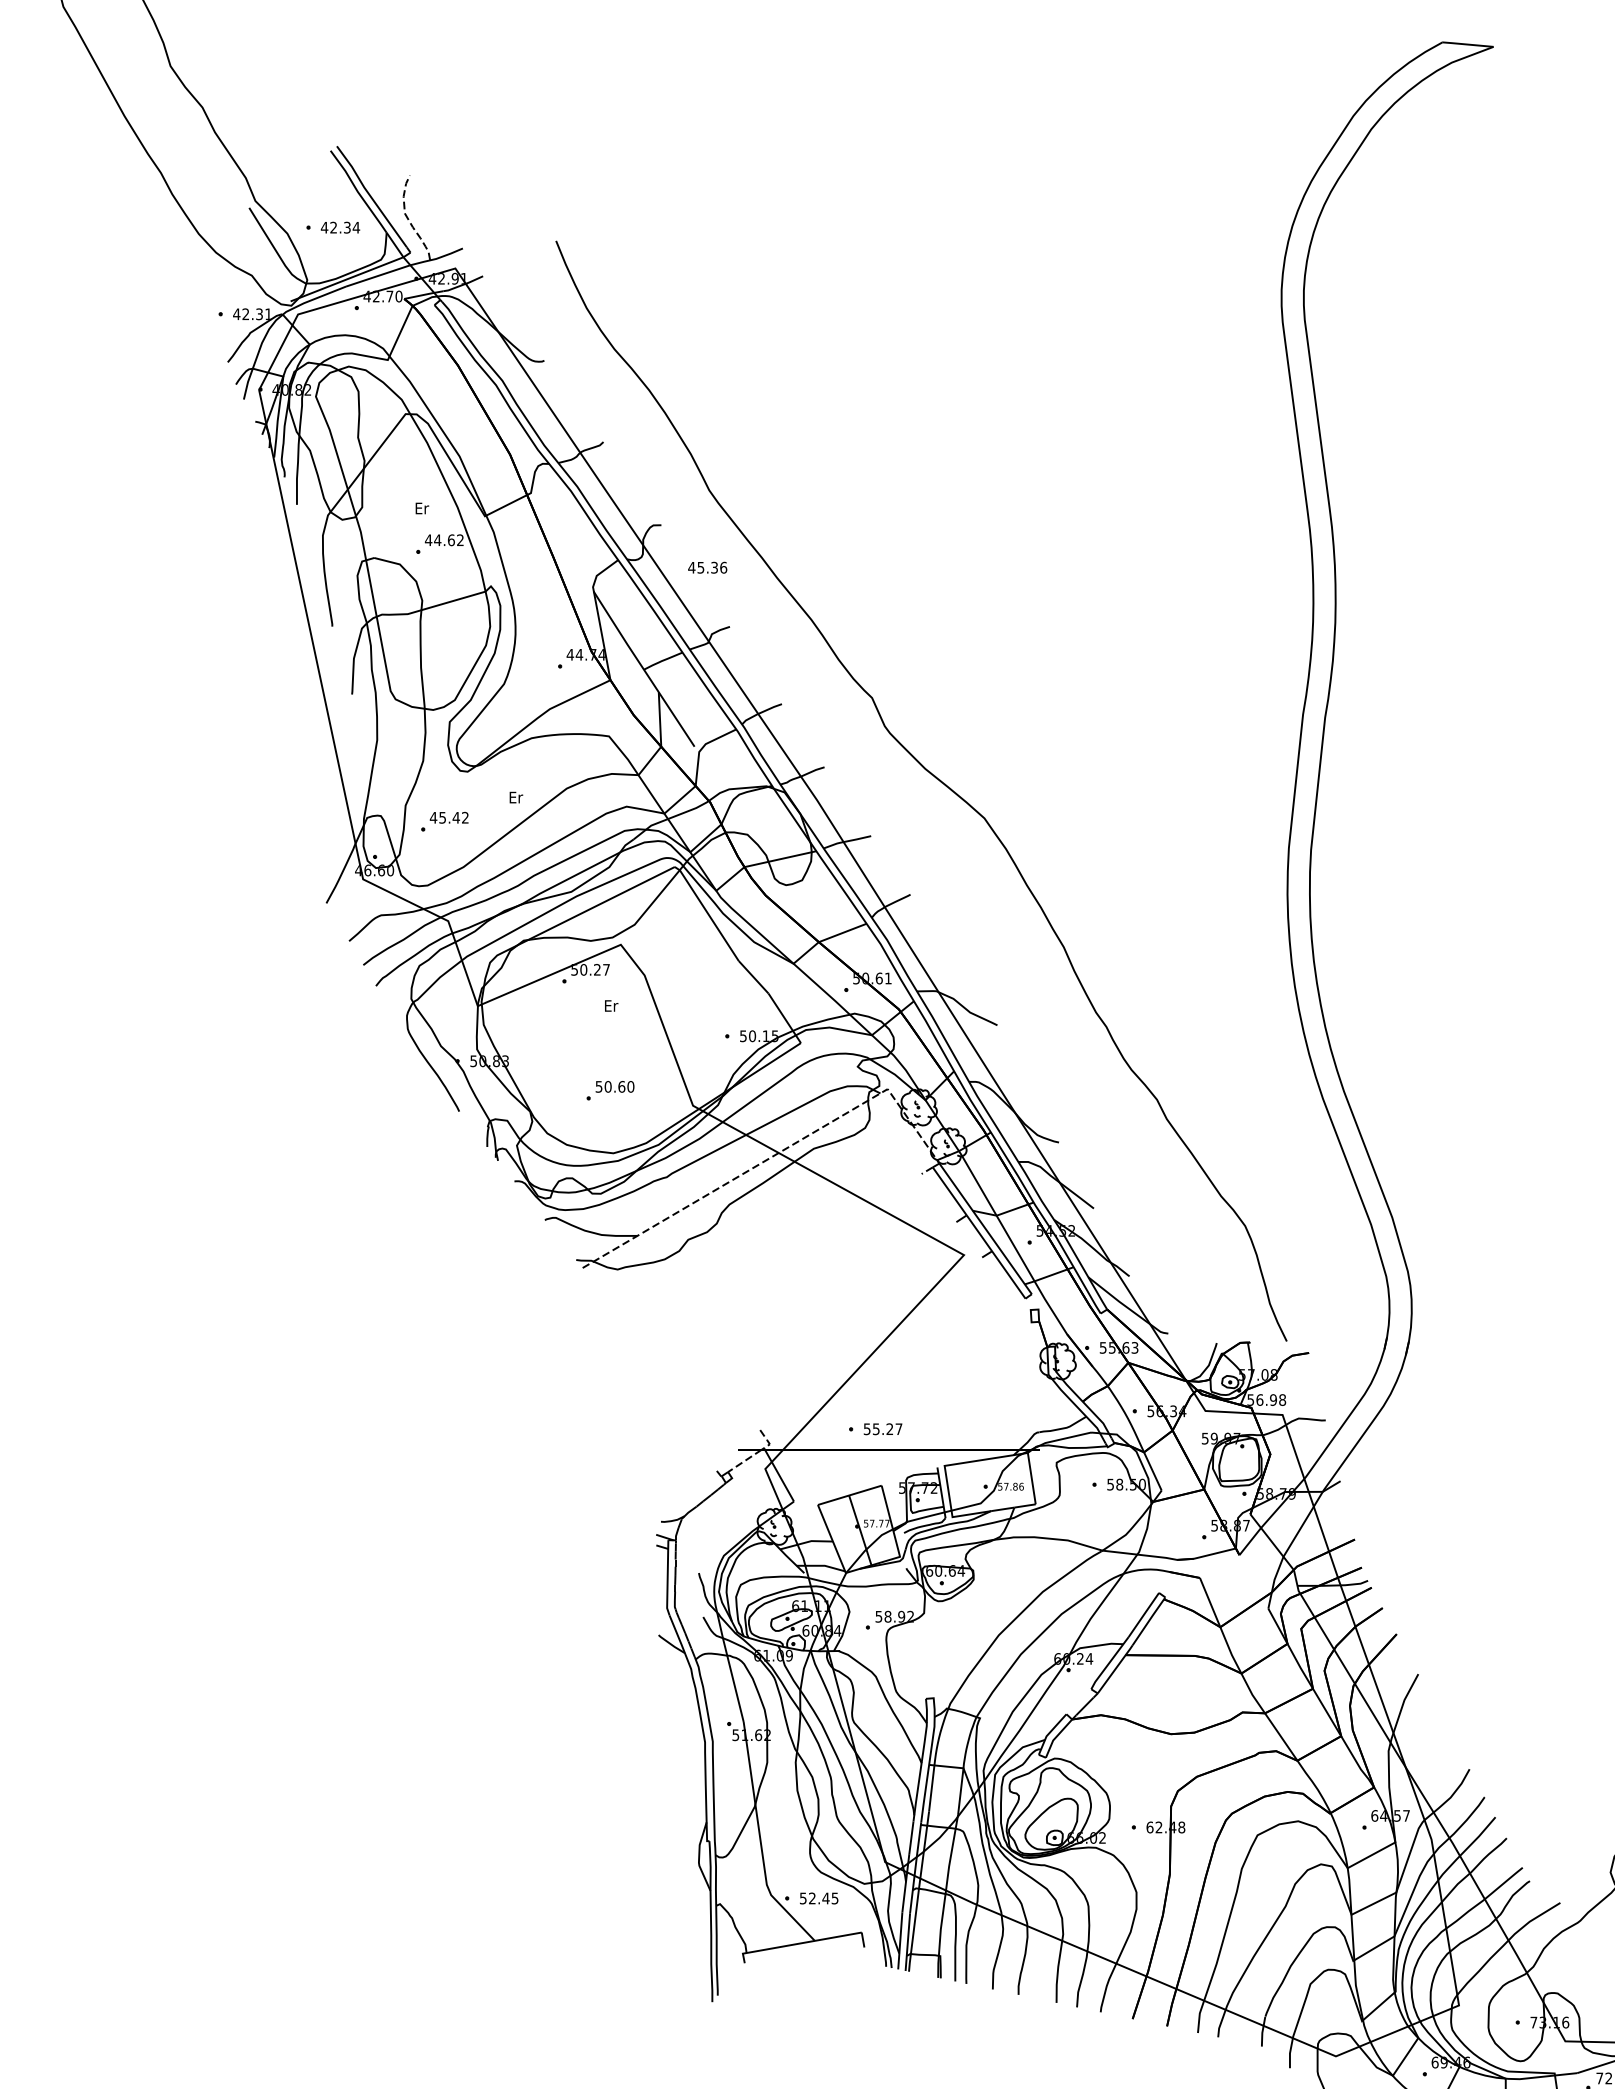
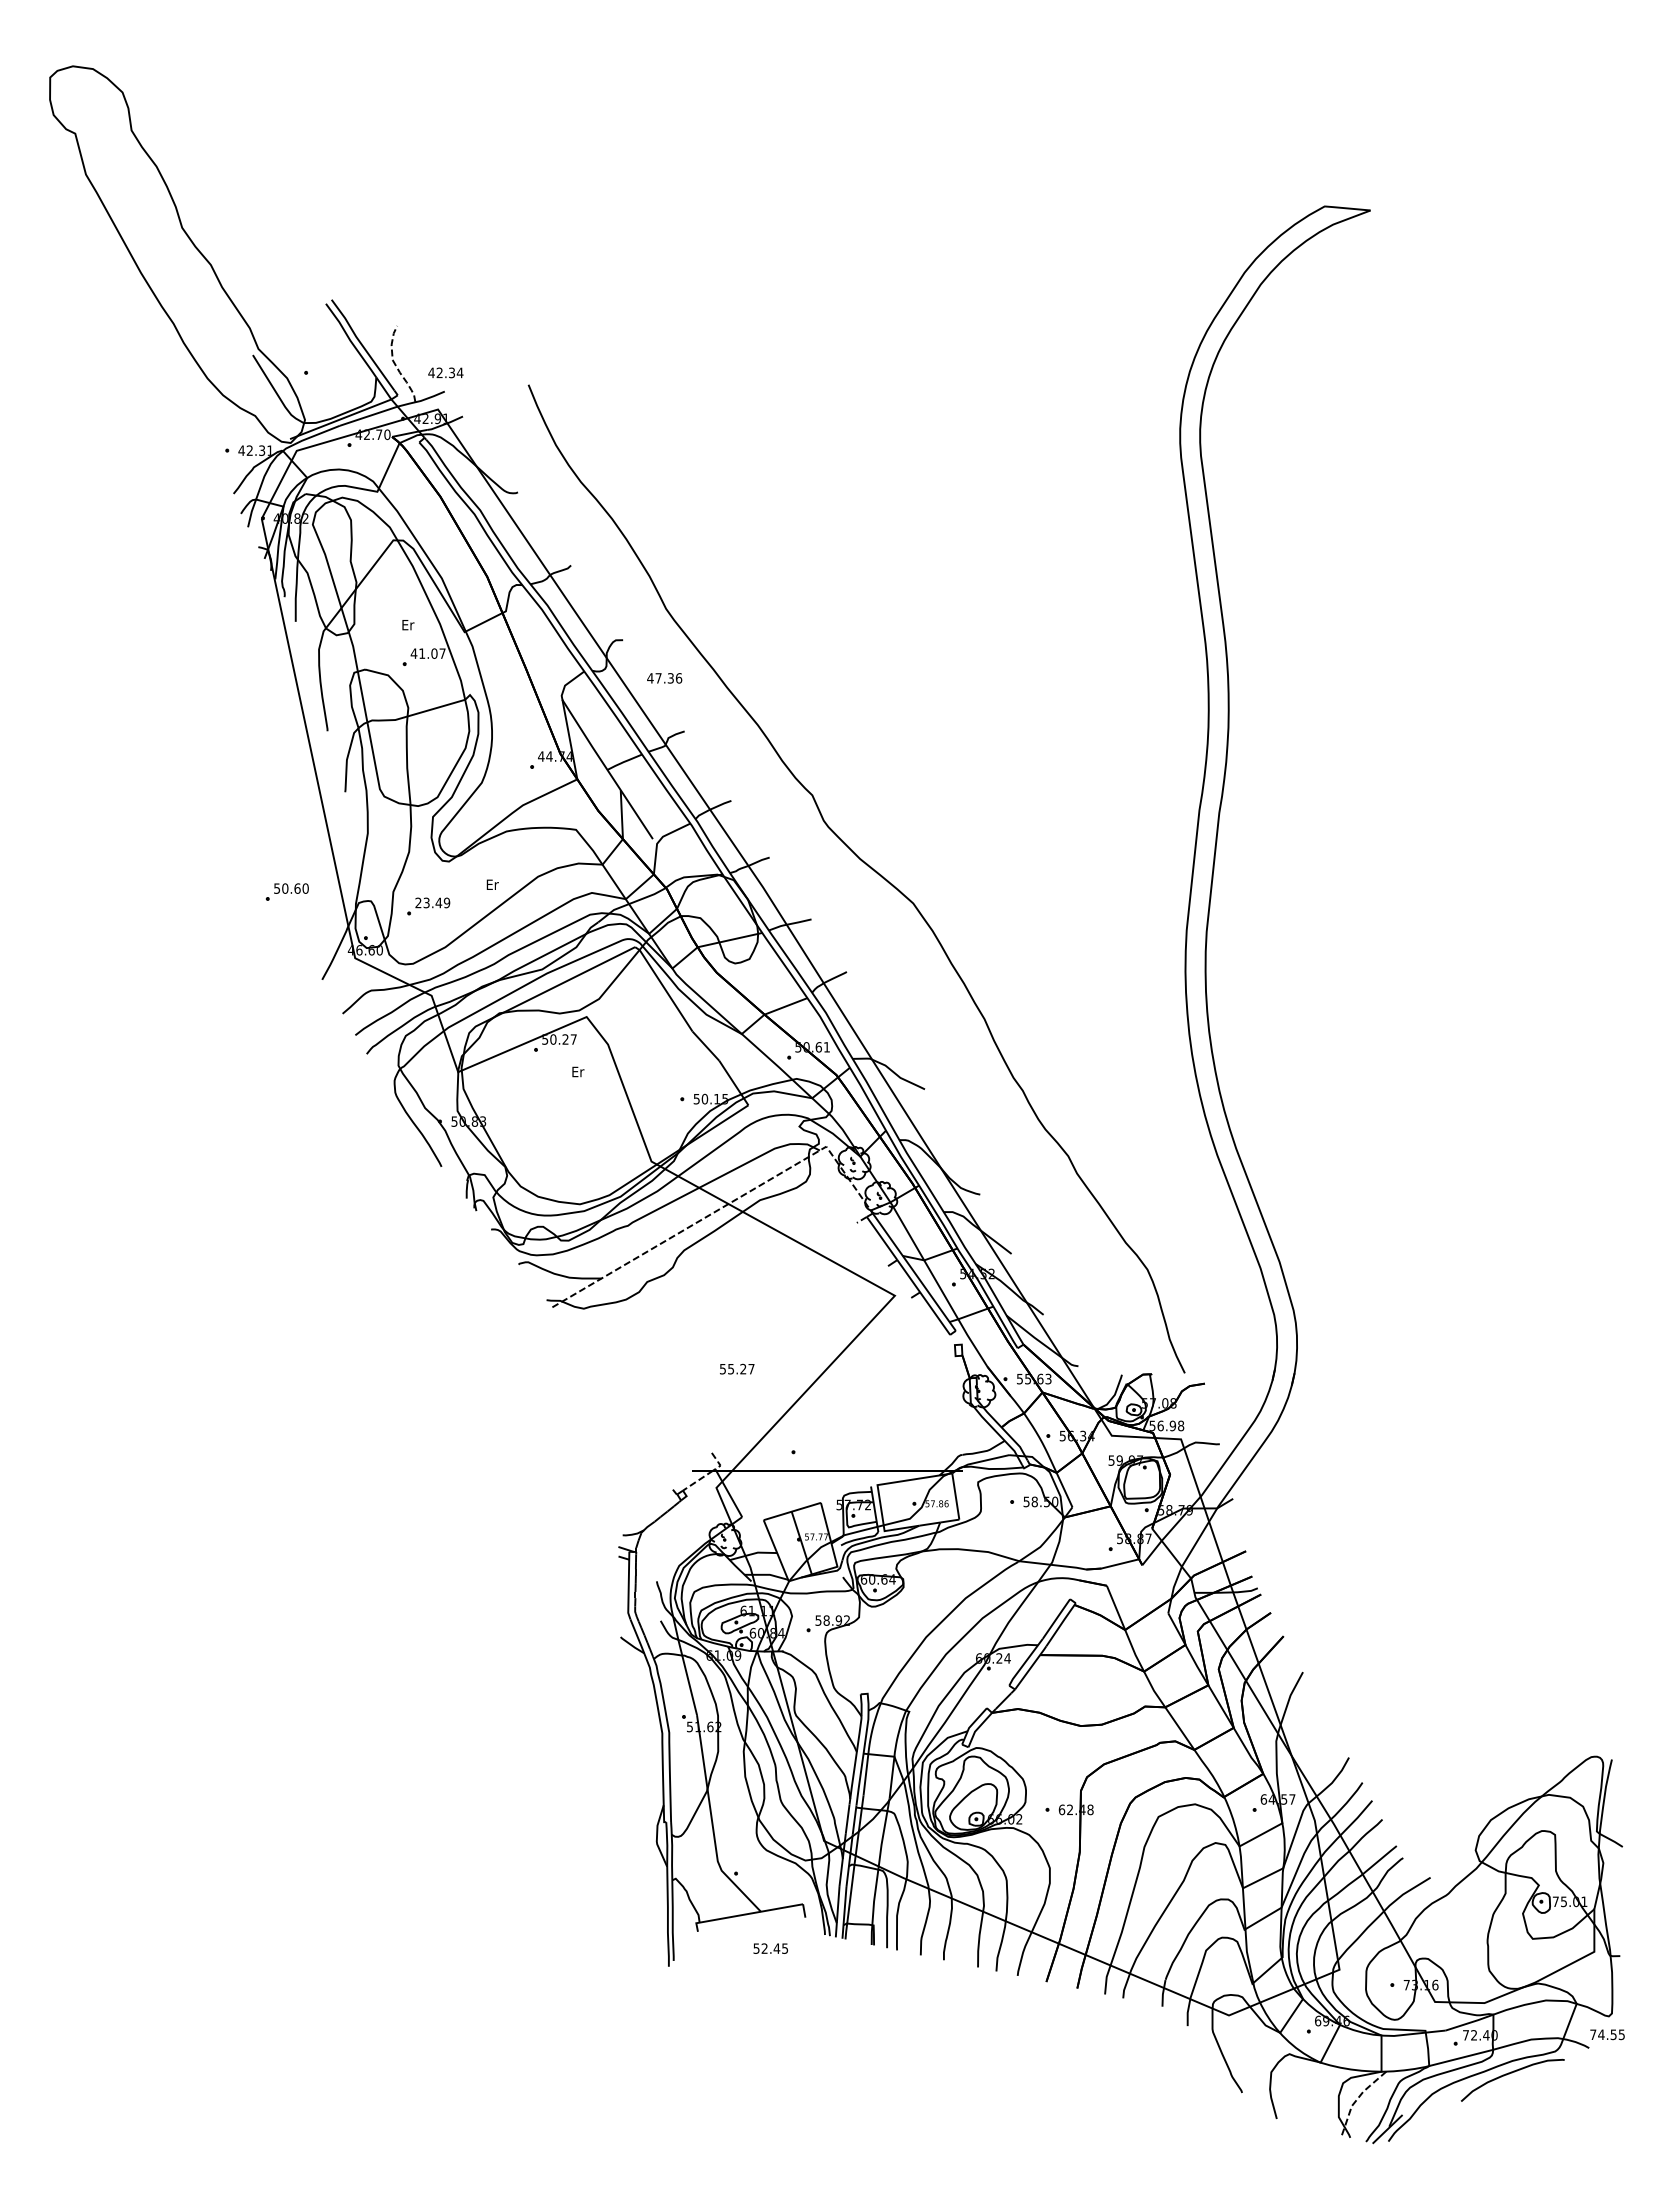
text: (340, 227) -> (445, 372), moved
text: (448, 540) -> (431, 653), 44.62 -> 41.07
text: (700, 567) -> (658, 678), 45.36 -> 47.36
text: (449, 817) -> (432, 902), 45.42 -> 23.49
part: (610, 1090) -> (287, 891), moved
text: (883, 1428) -> (737, 1368), moved
text: (818, 1898) -> (770, 1948), moved

